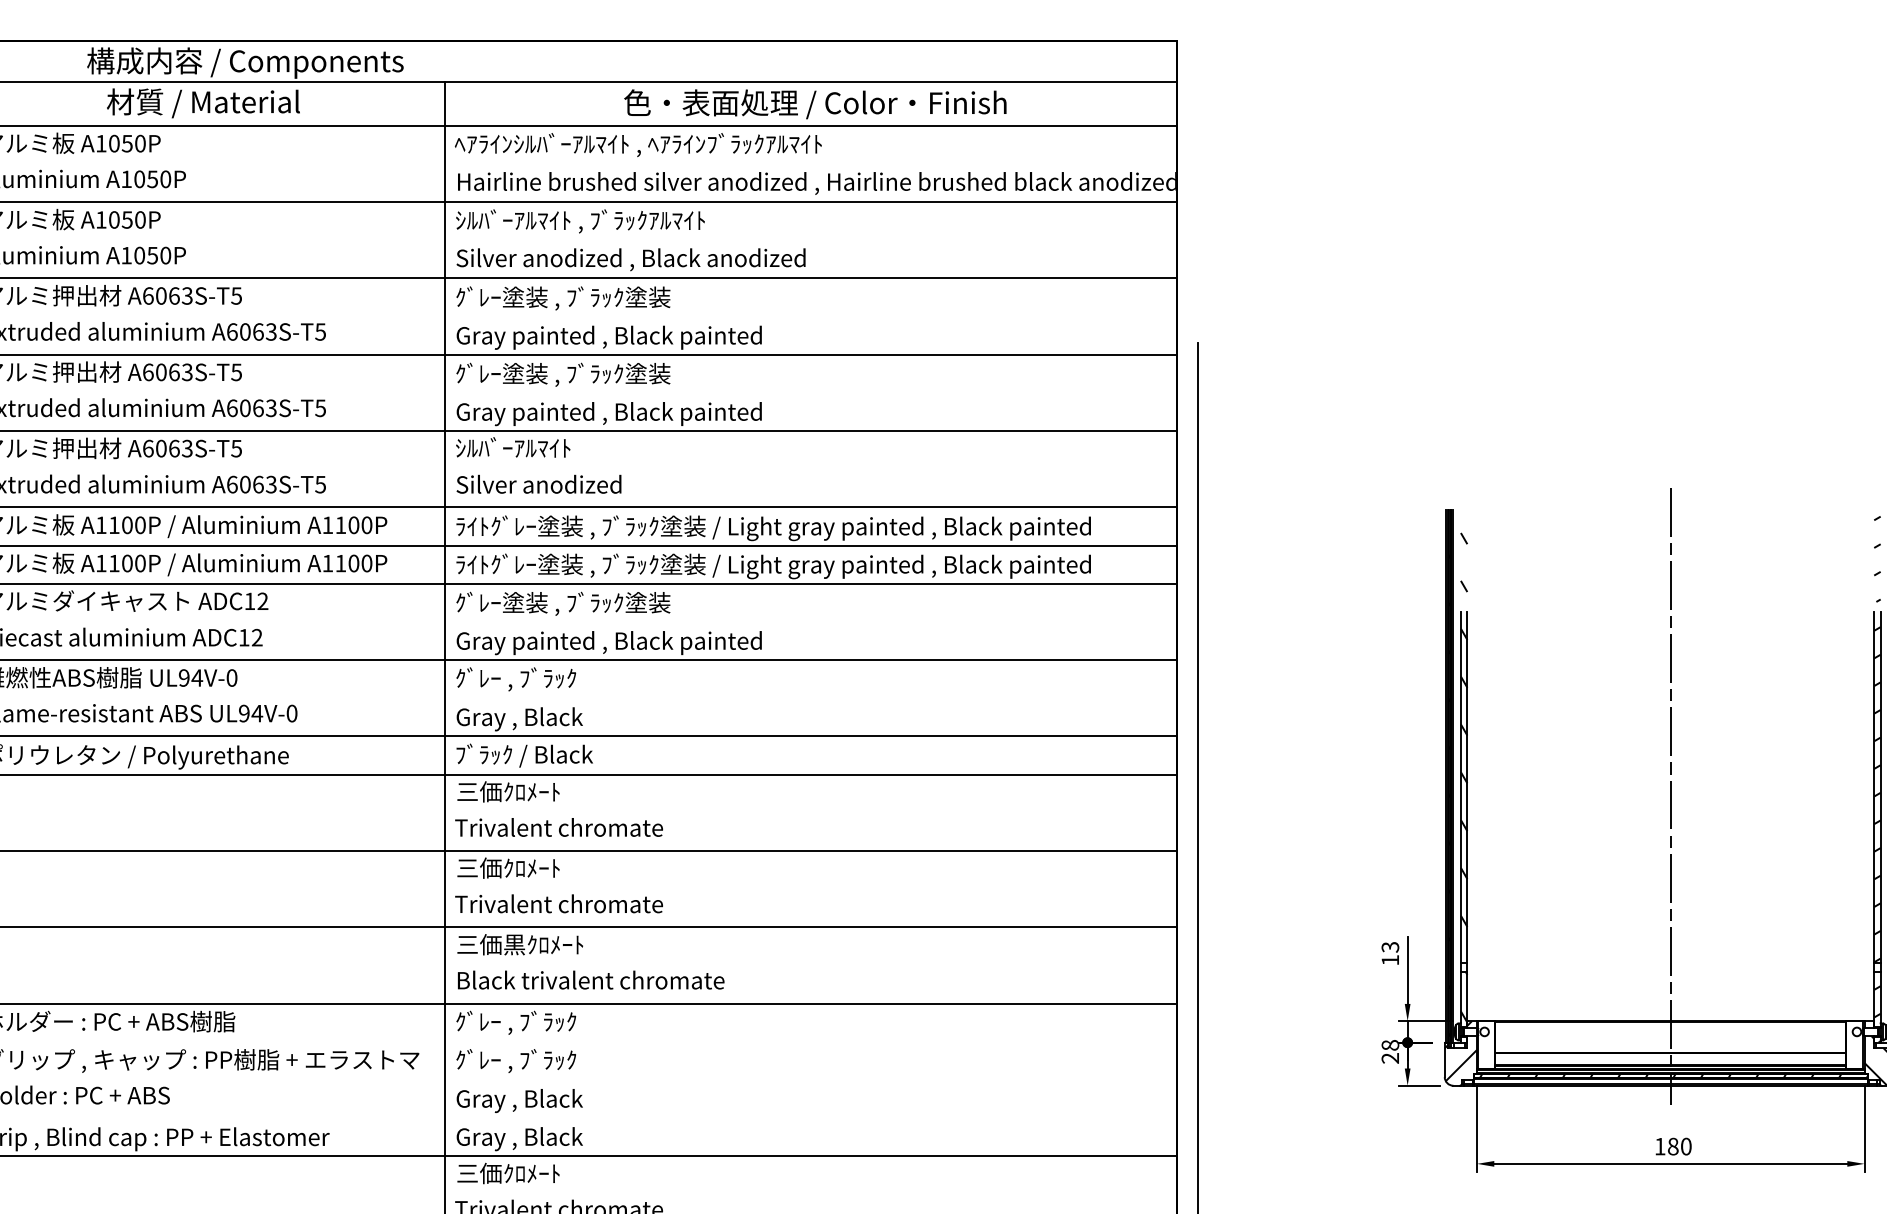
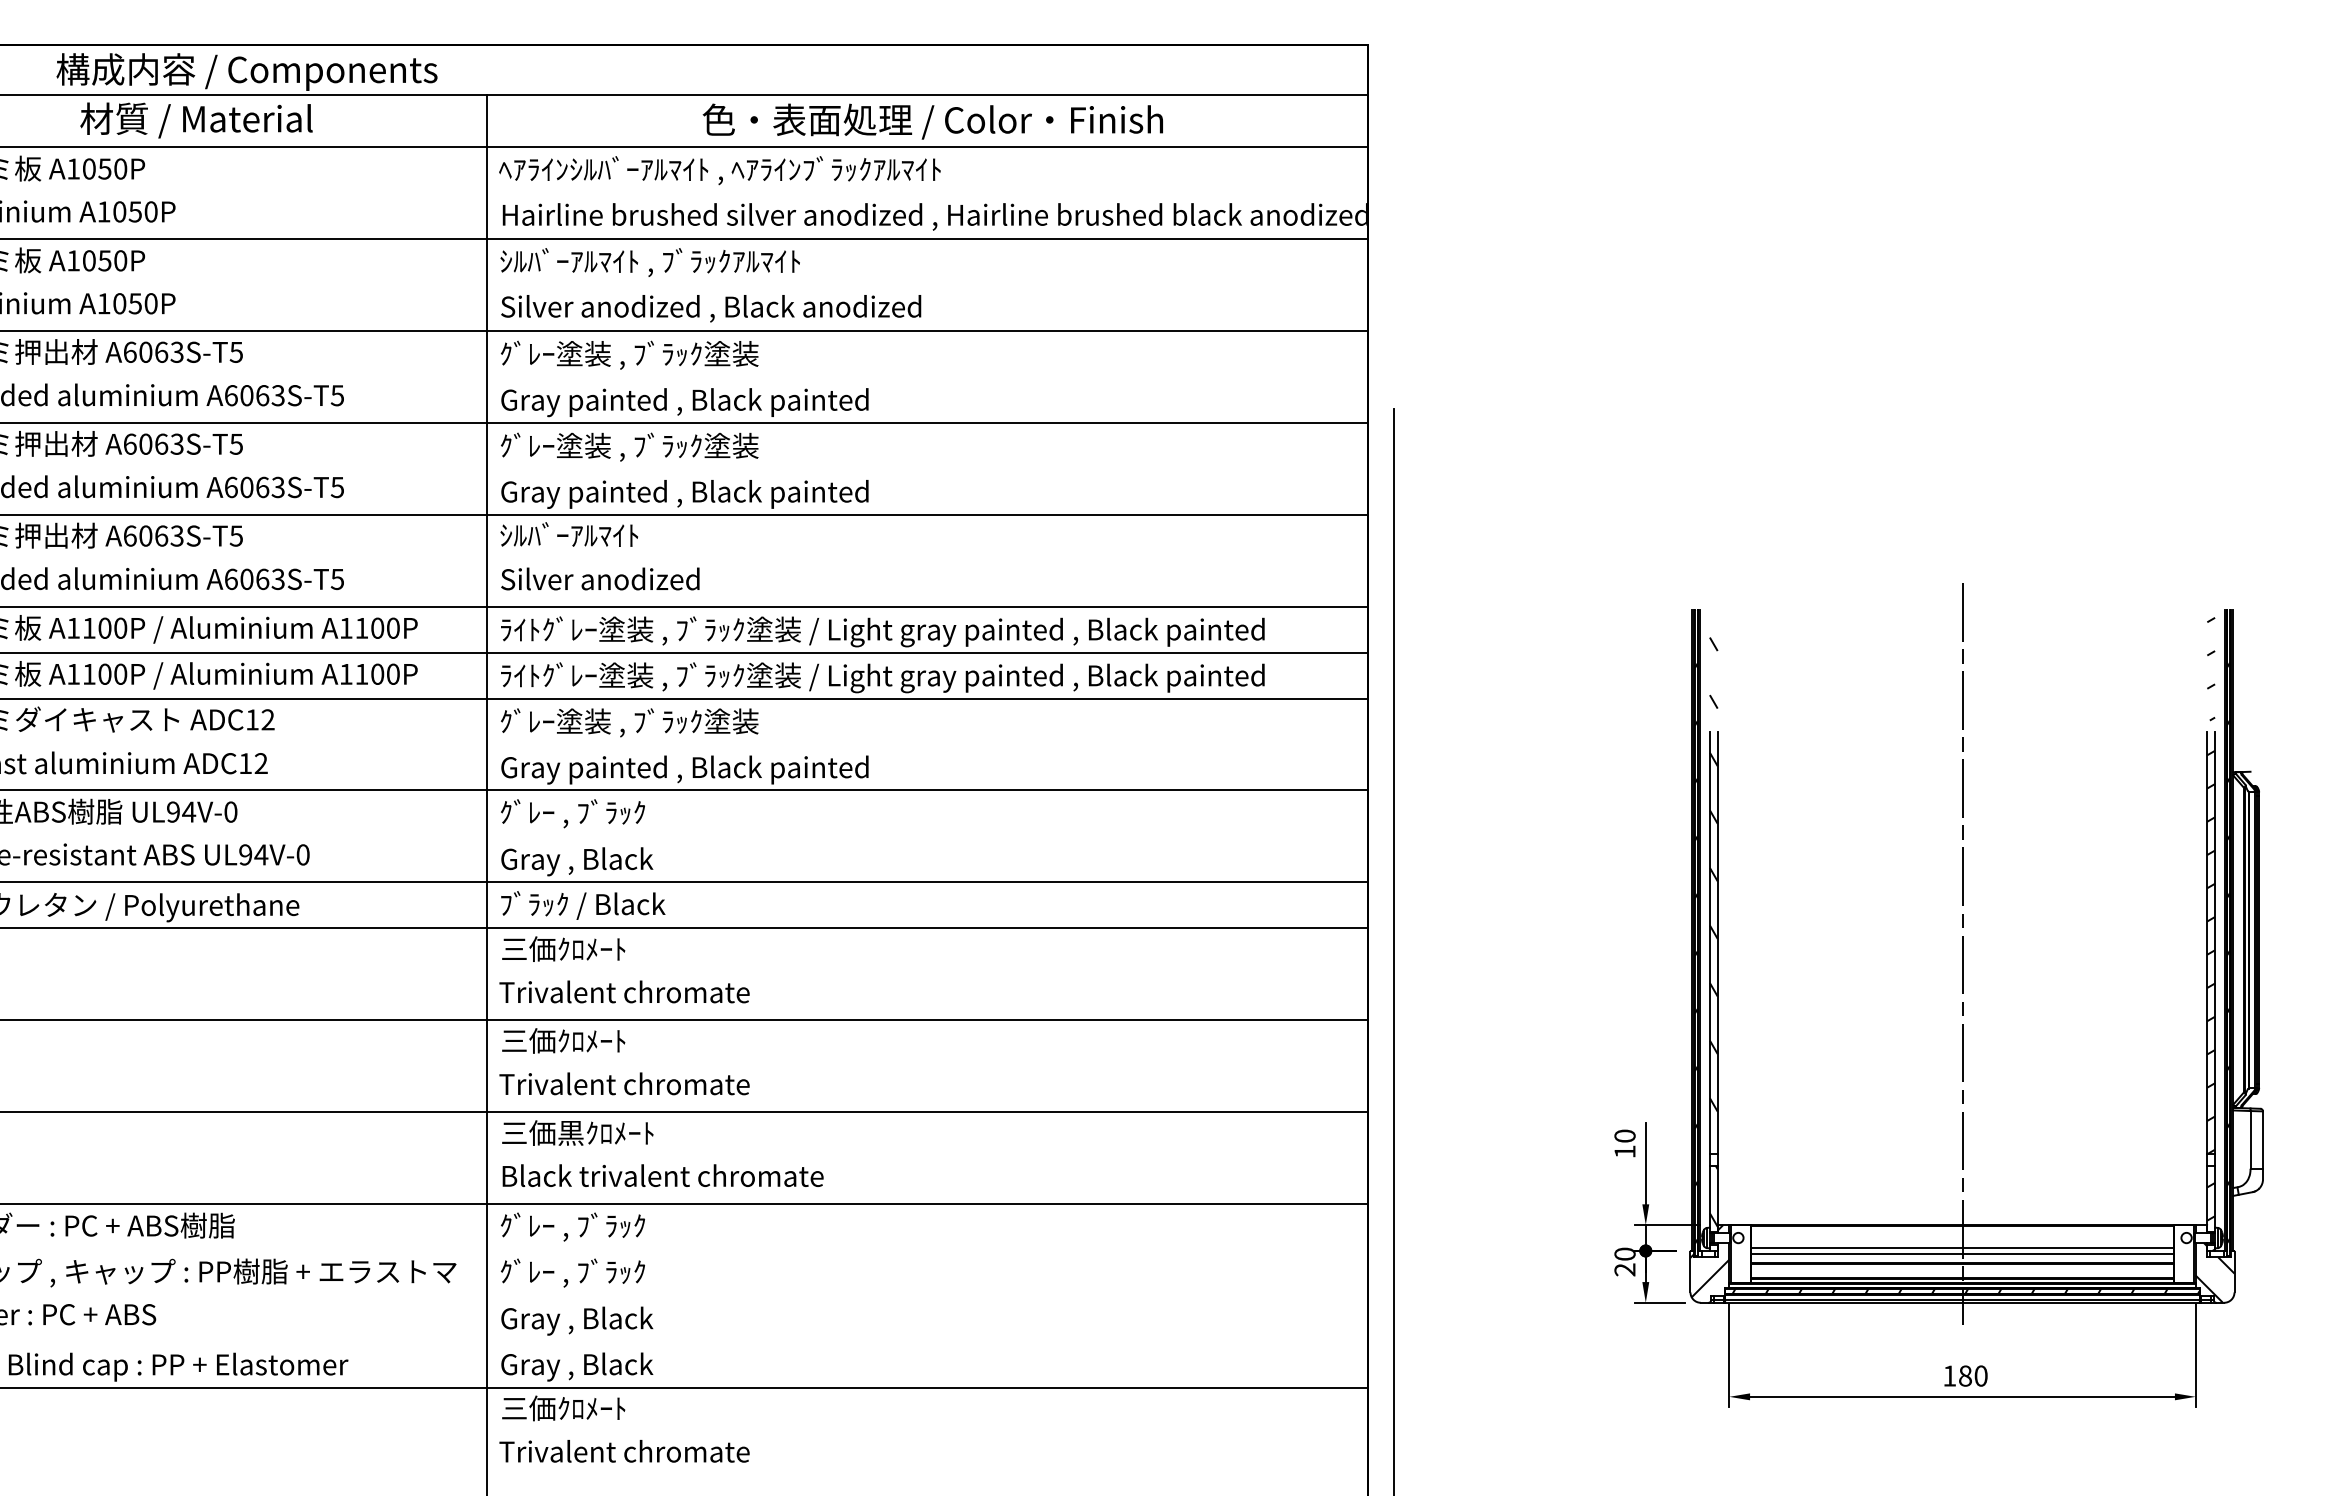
text: (1389, 946) -> (1624, 1135), 13 -> 10
line: (1670, 1040) -> (1962, 1248), added
text: (1390, 1044) -> (1625, 1253), 28 -> 20
line: (1670, 1044) -> (1962, 1253), added

